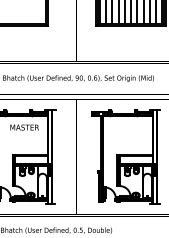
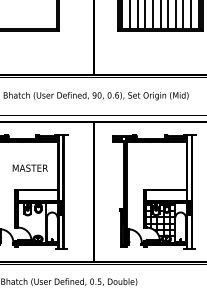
text: (24, 127) -> (30, 168), moved
hatch: (130, 182) -> (159, 223), added

